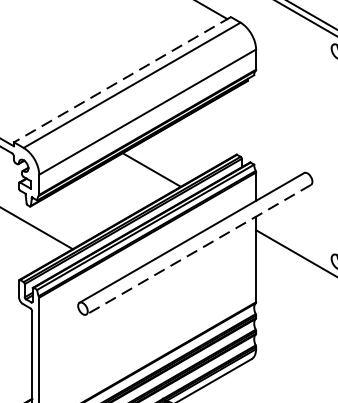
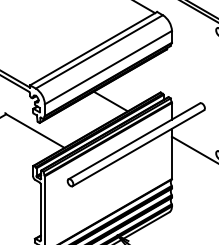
line: (122, 79) -> (93, 48), dashed -> solid
line: (199, 250) -> (138, 148), dashed -> solid

